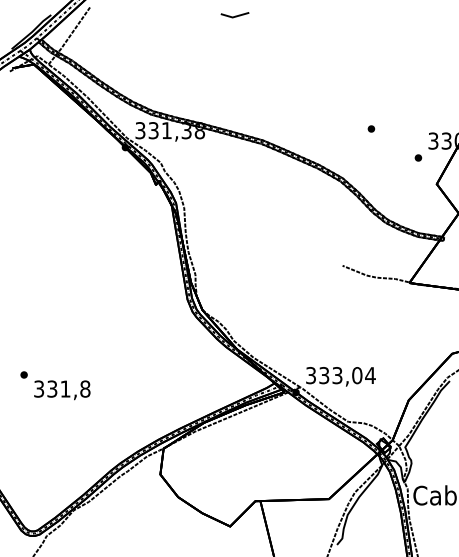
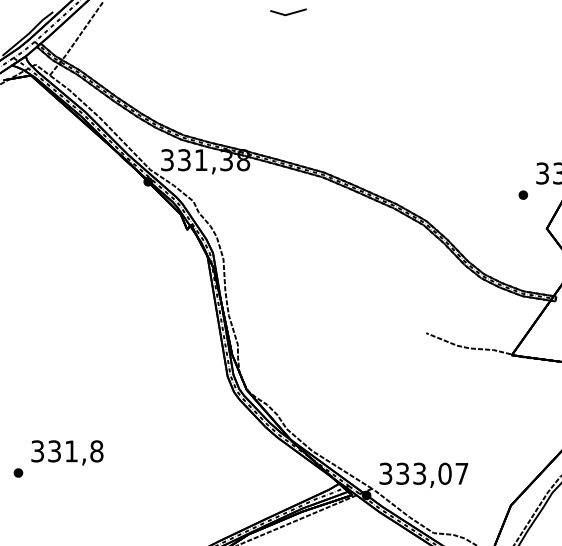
part: (371, 128) -> (463, 157), removed
text: (370, 375) -> (461, 473), 333,04 -> 333,07
text: (62, 390) -> (67, 453), moved

